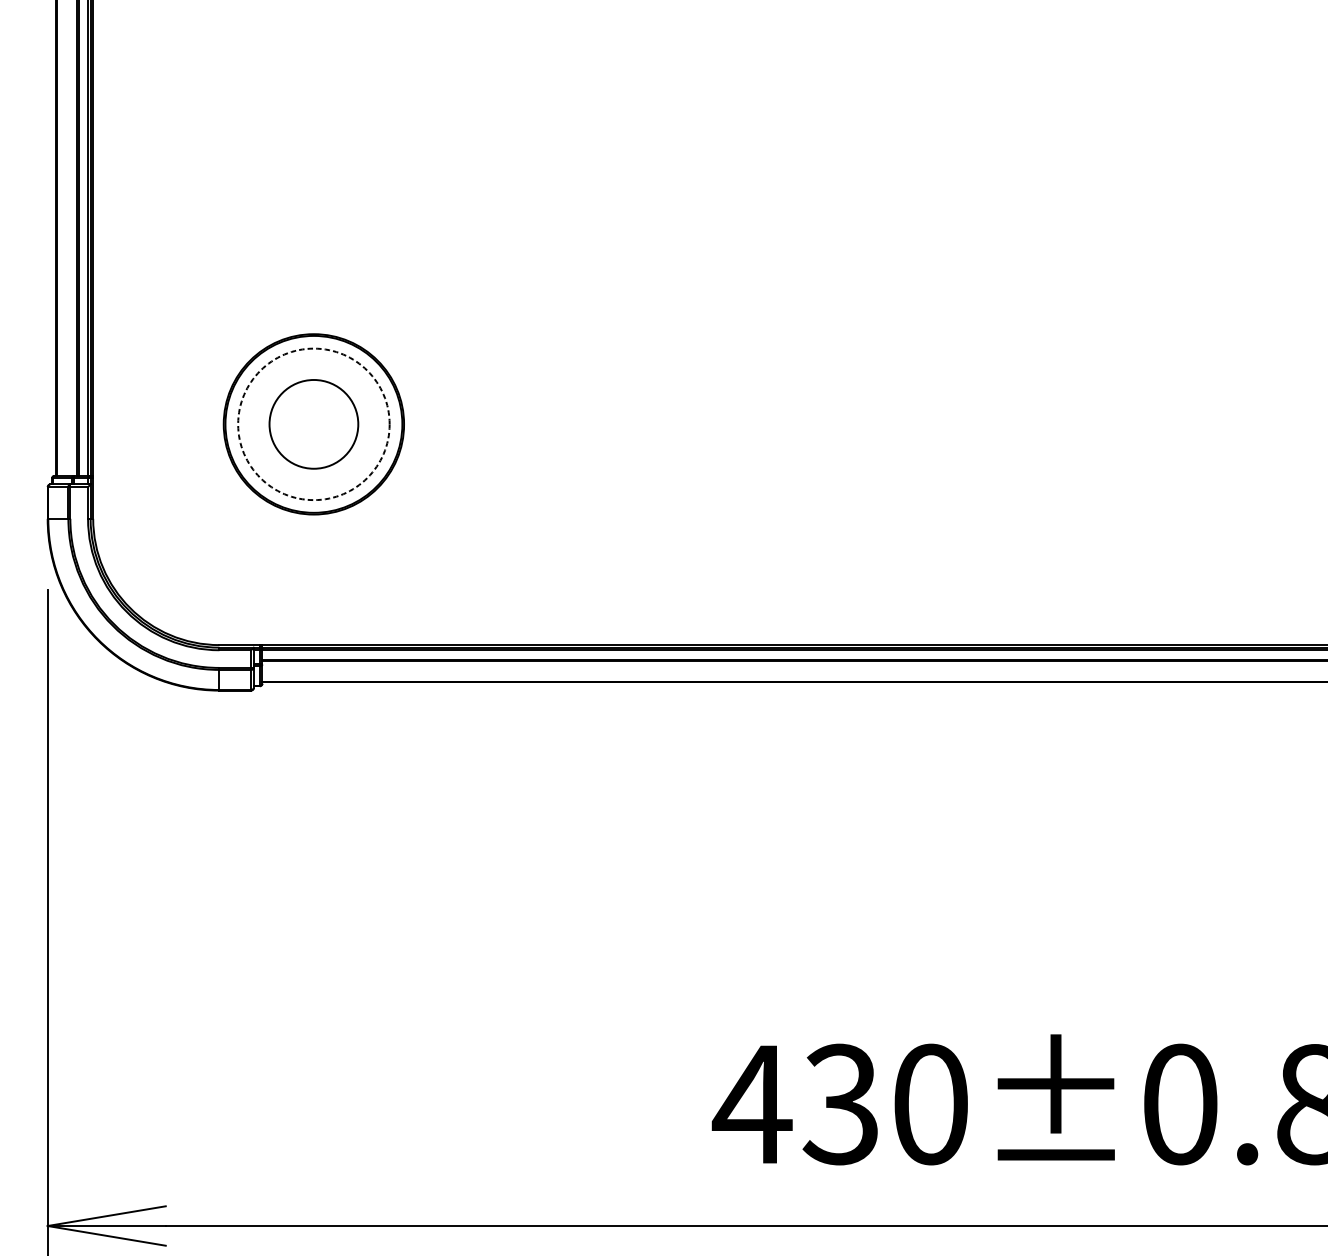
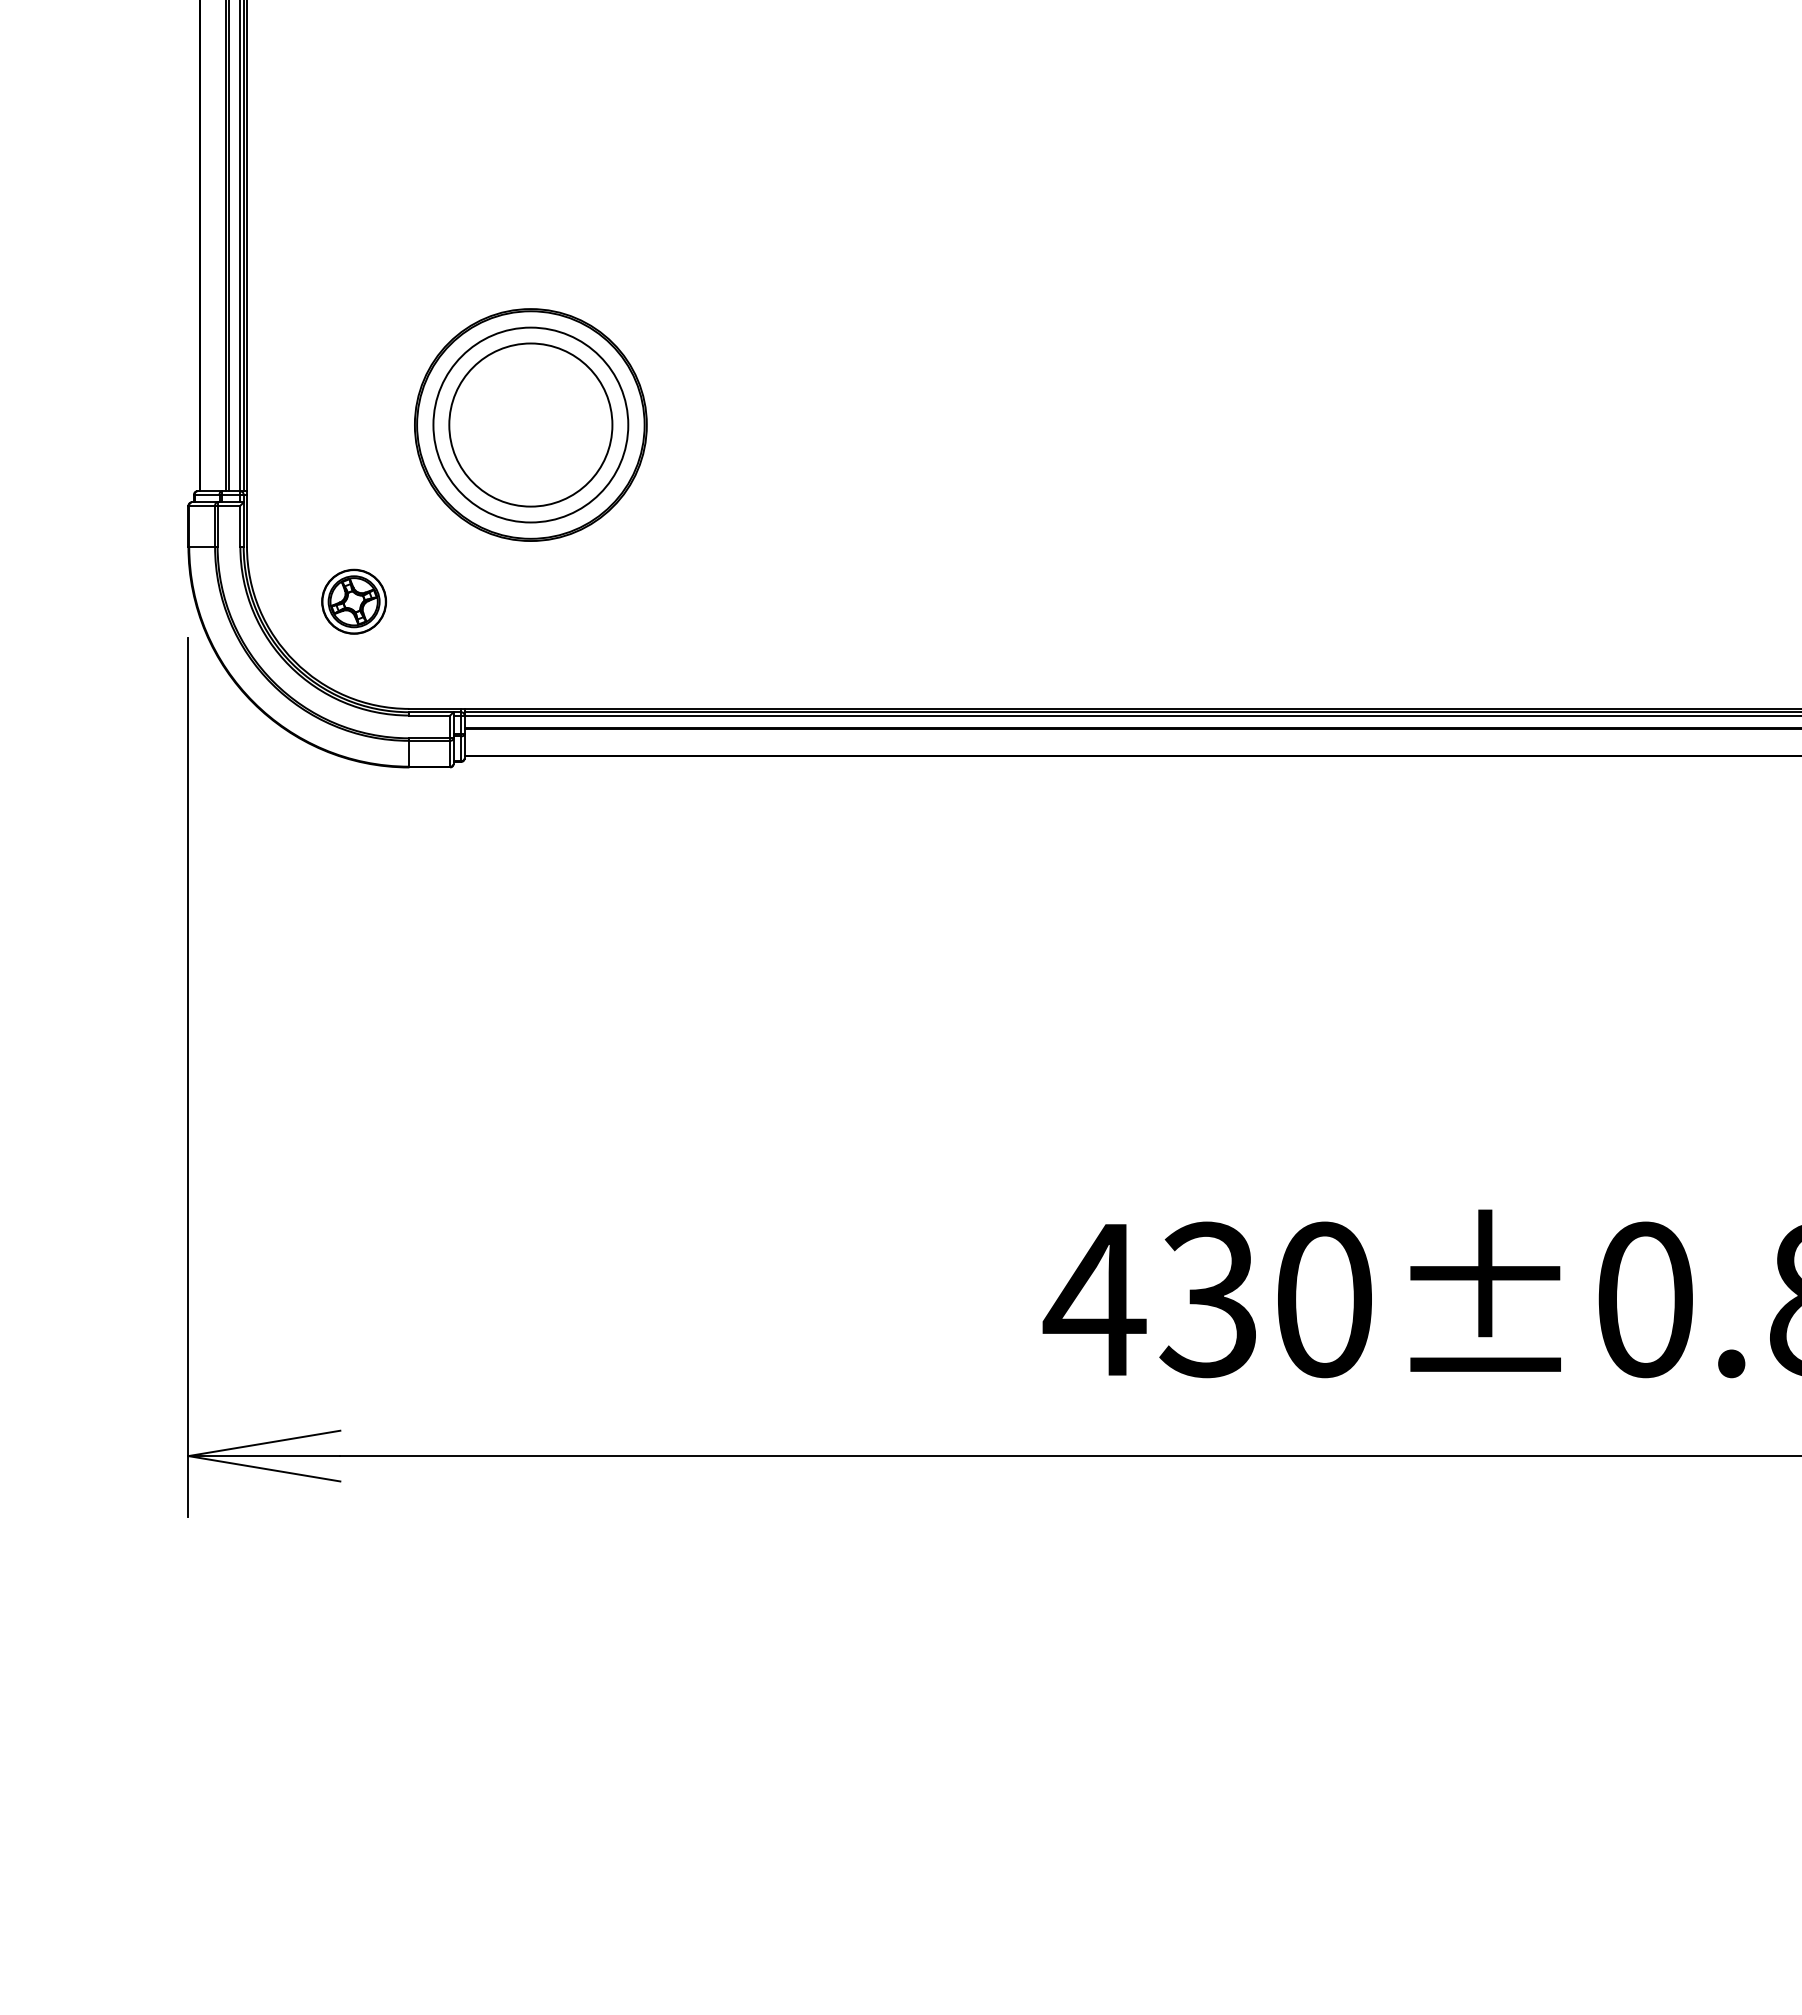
circle: (313, 423) -> (530, 424), dashed -> solid
circle: (313, 423) -> (530, 424), size x1.43
part: (176, 561) -> (354, 601), added

